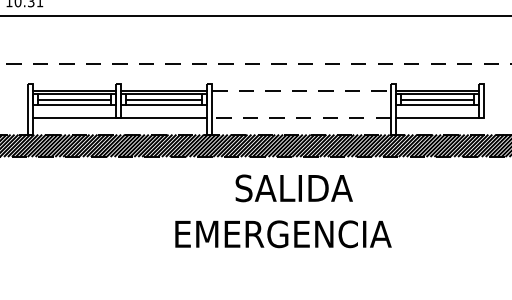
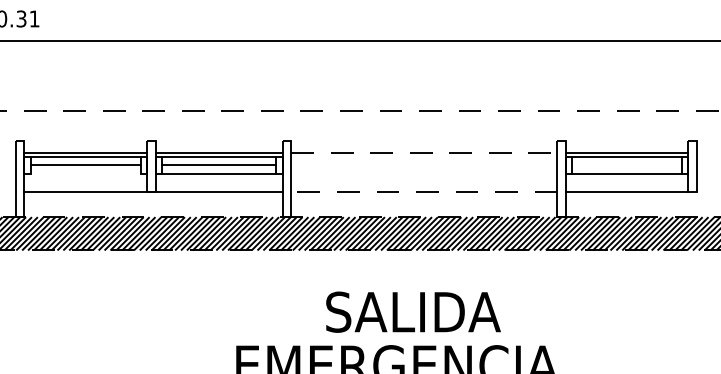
line: (437, 99) -> (626, 164), removed
line: (74, 105) -> (86, 173), removed
text: (293, 188) -> (412, 312), moved

